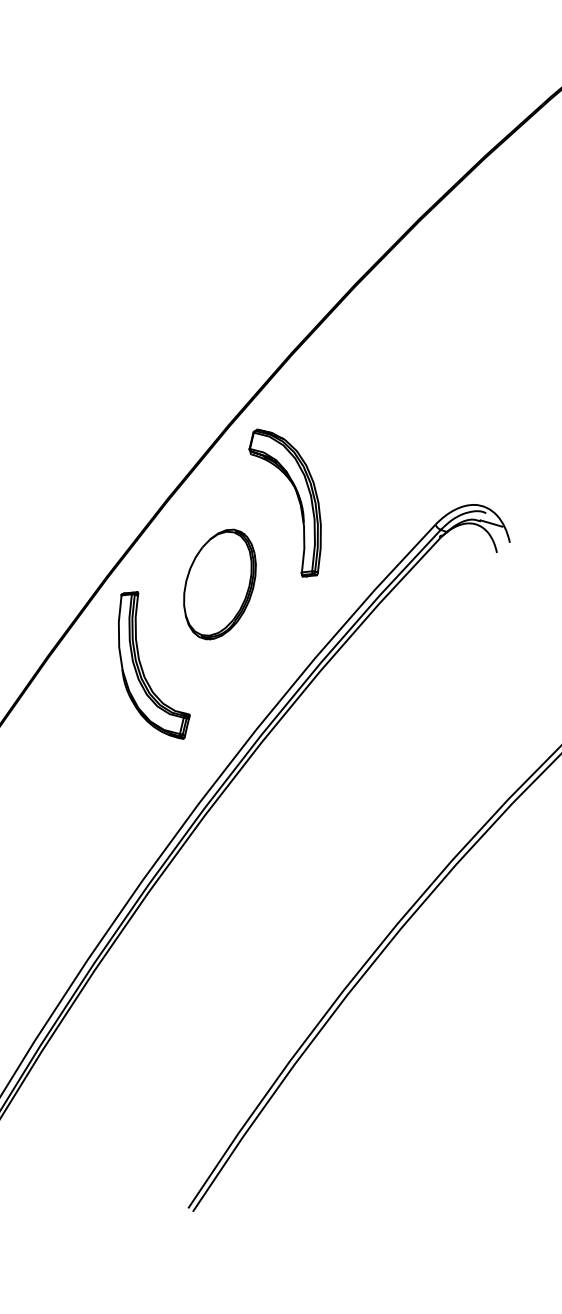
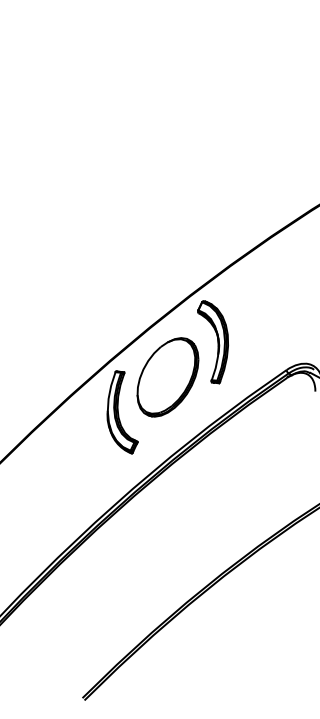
part: (219, 584) -> (167, 377), size x1.43

